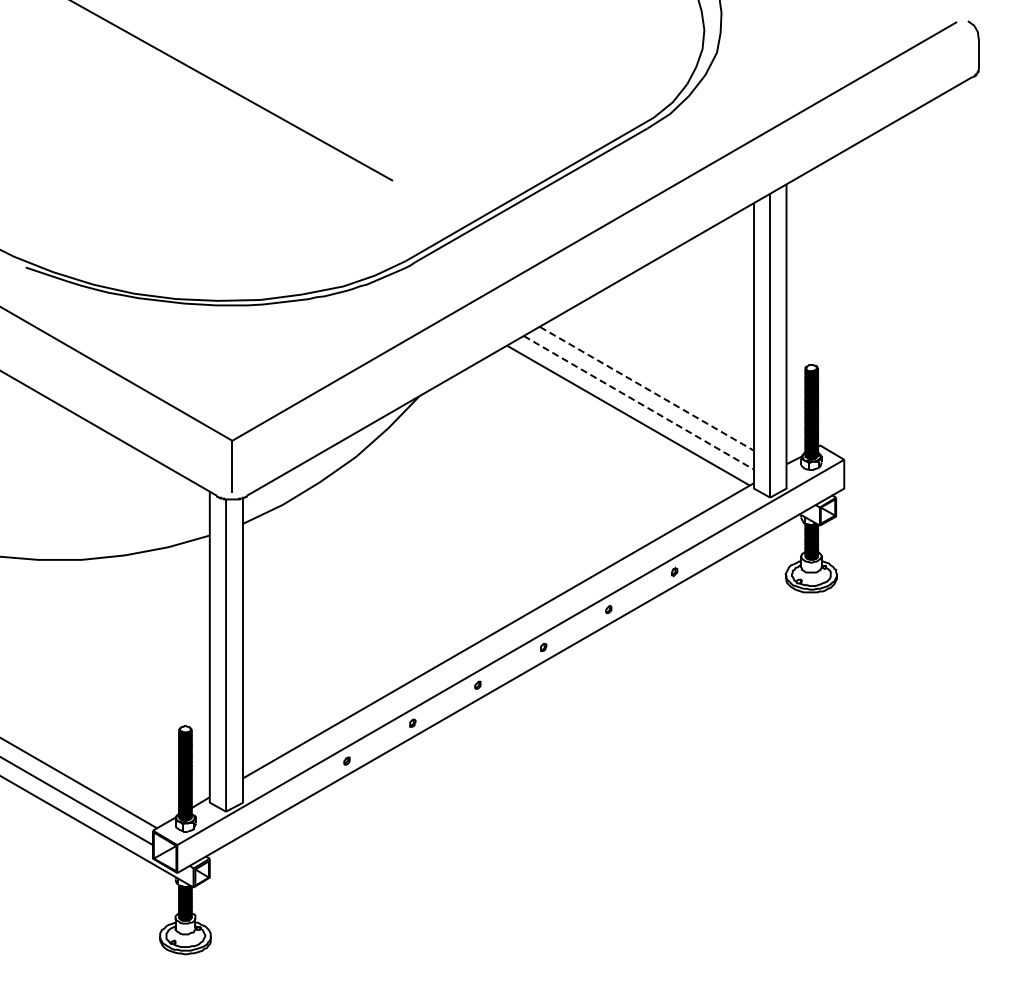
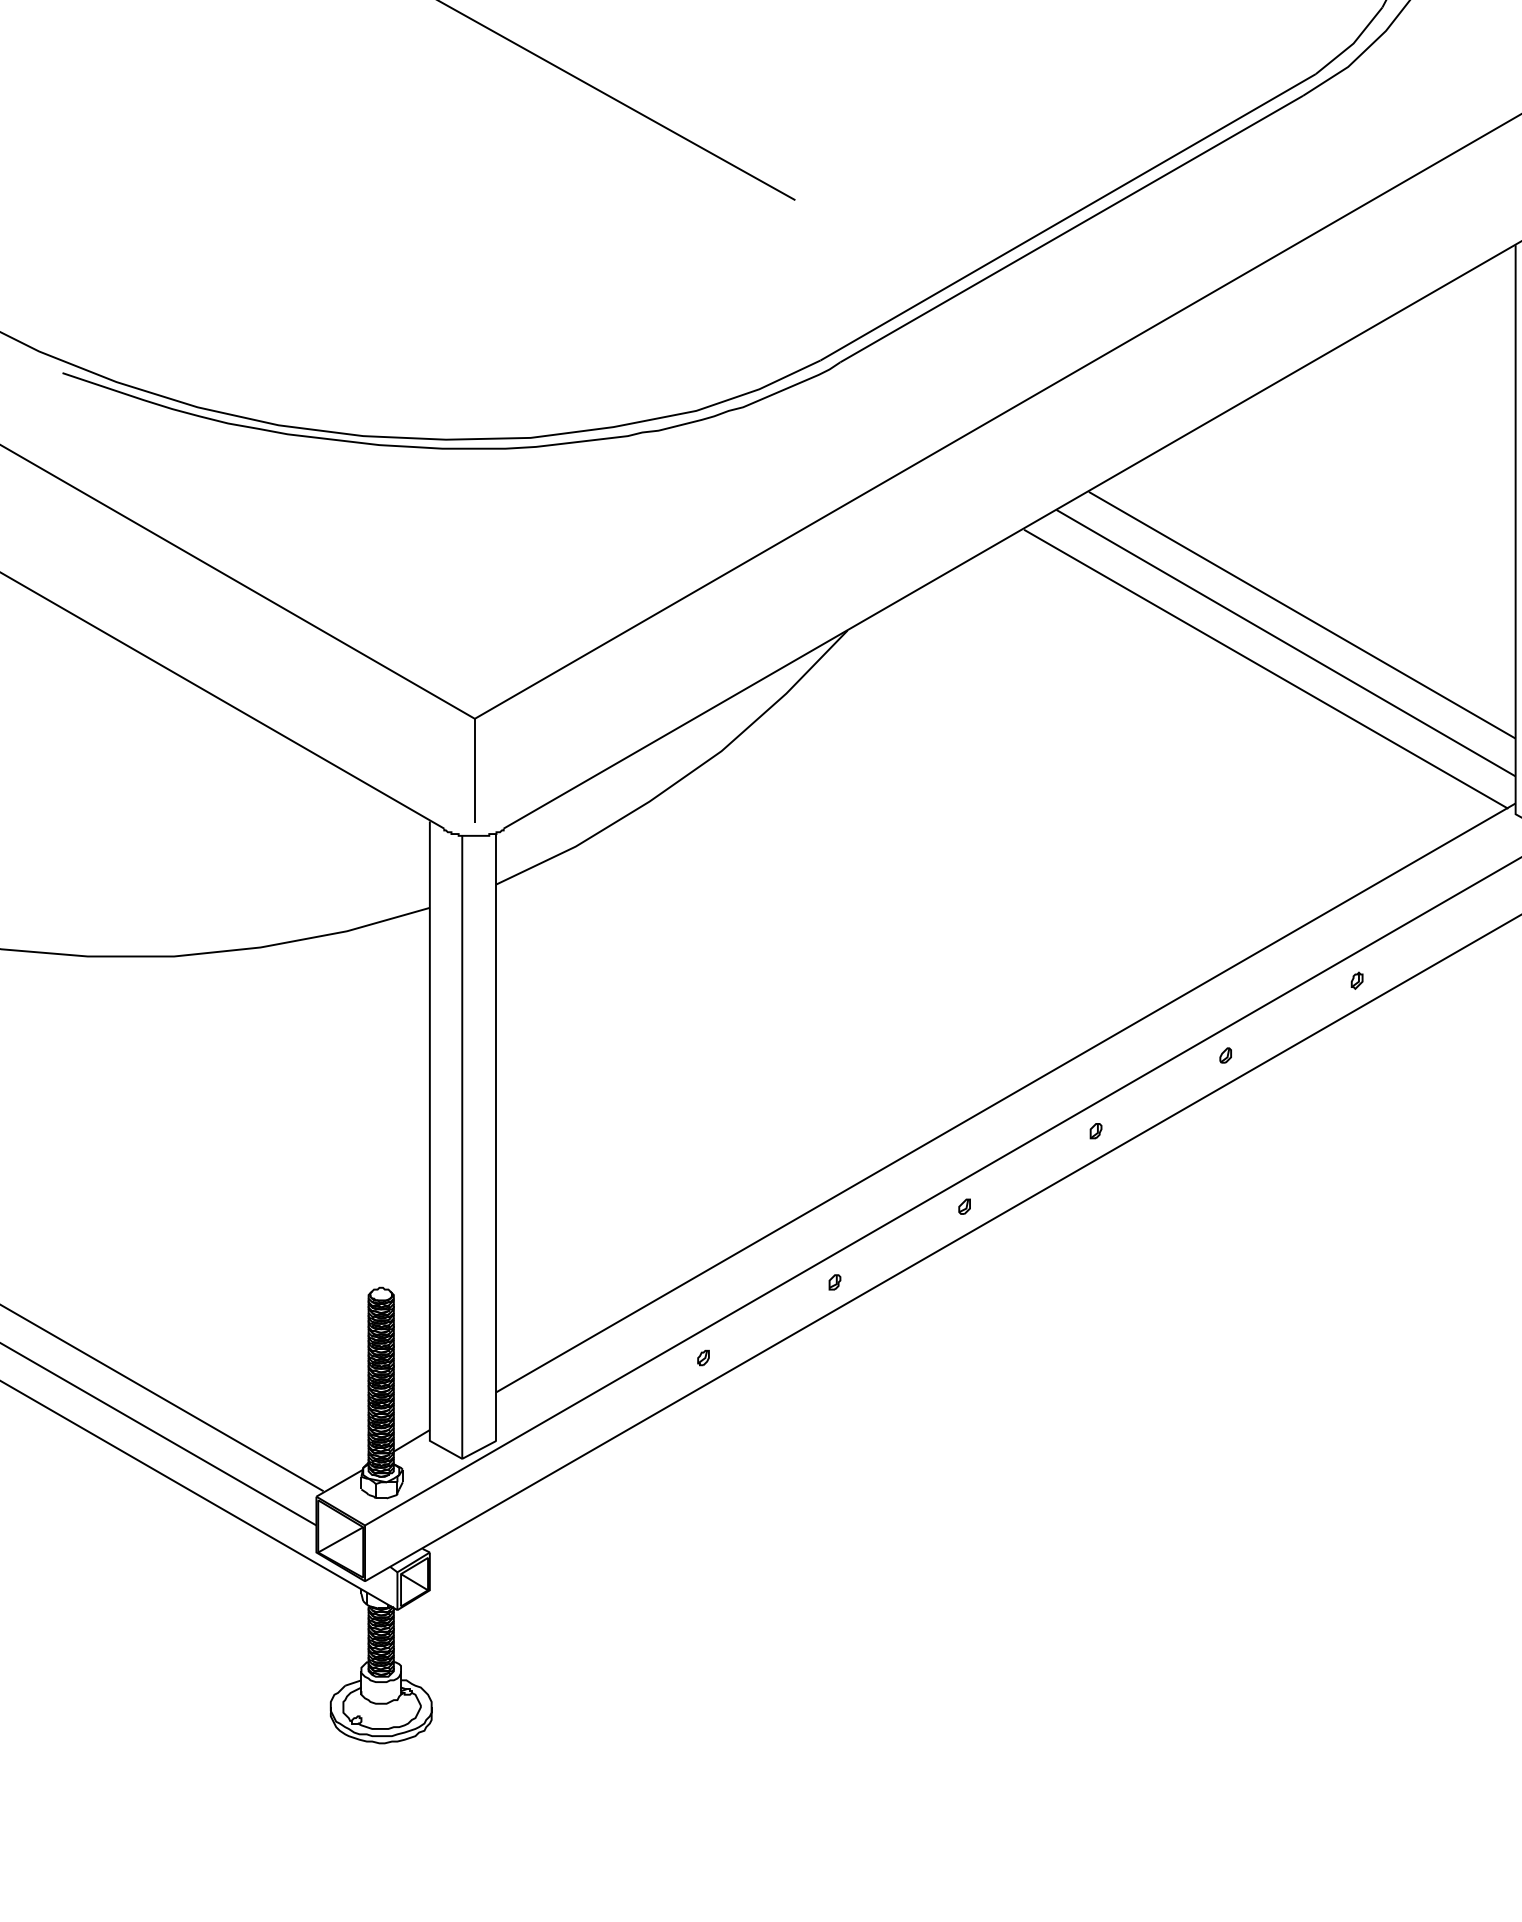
line: (647, 388) -> (1303, 614), dashed -> solid
line: (639, 403) -> (1287, 644), dashed -> solid

